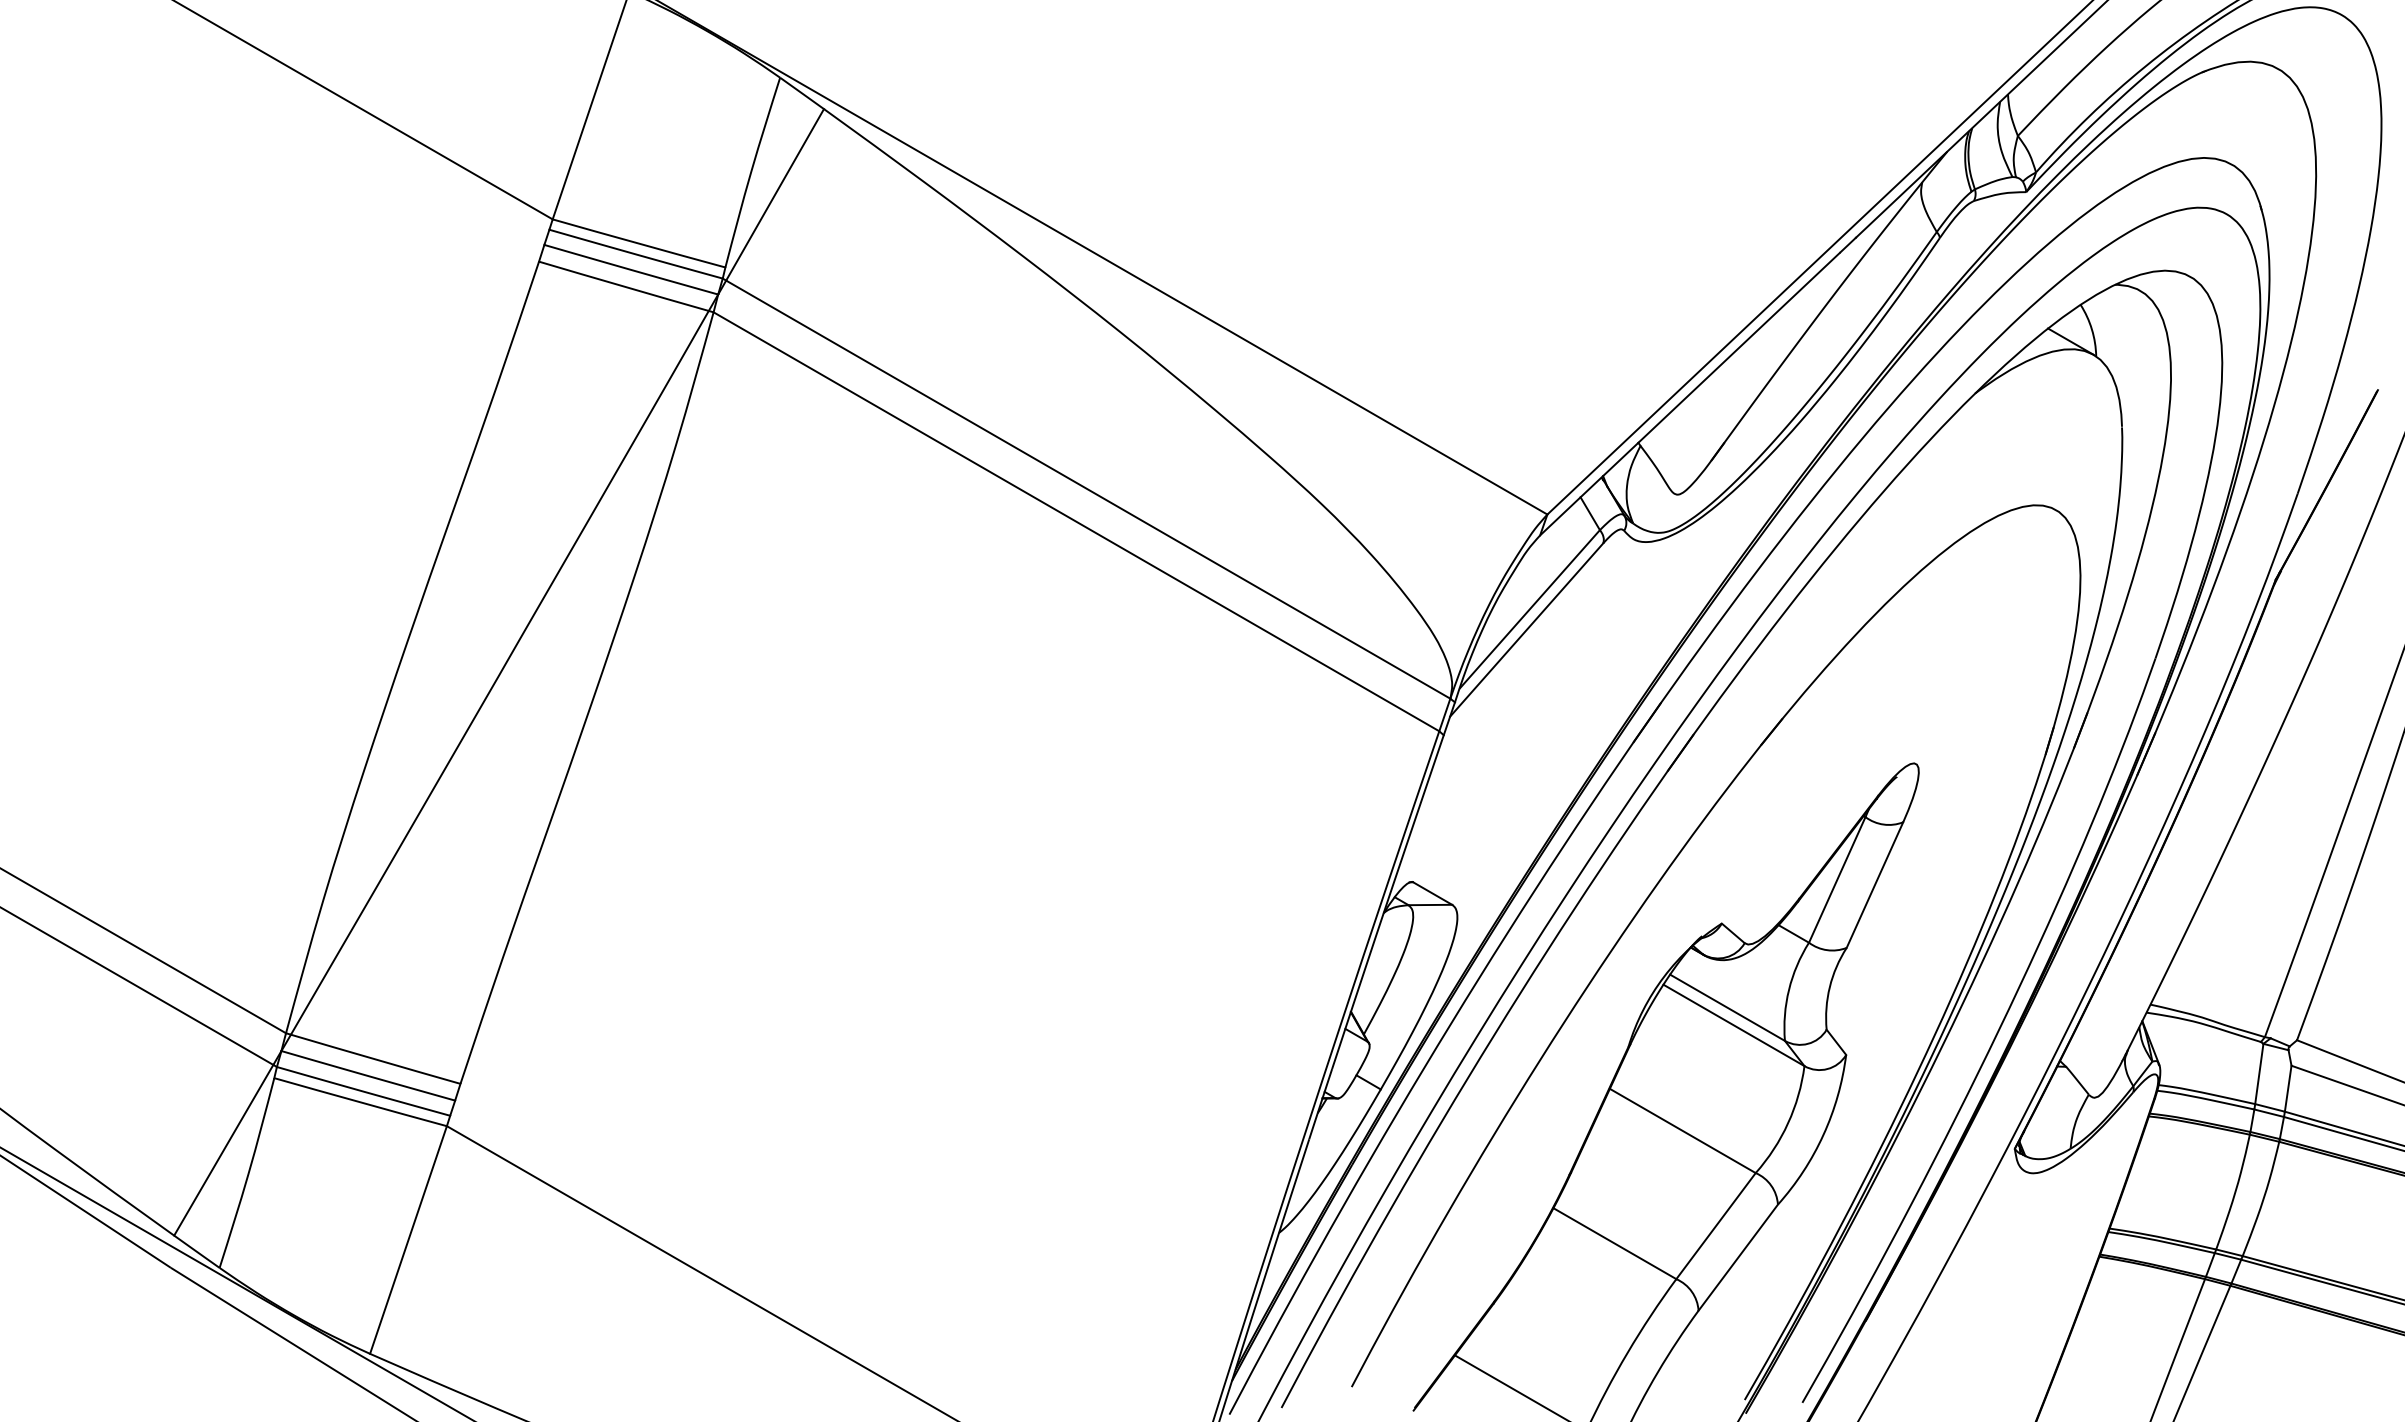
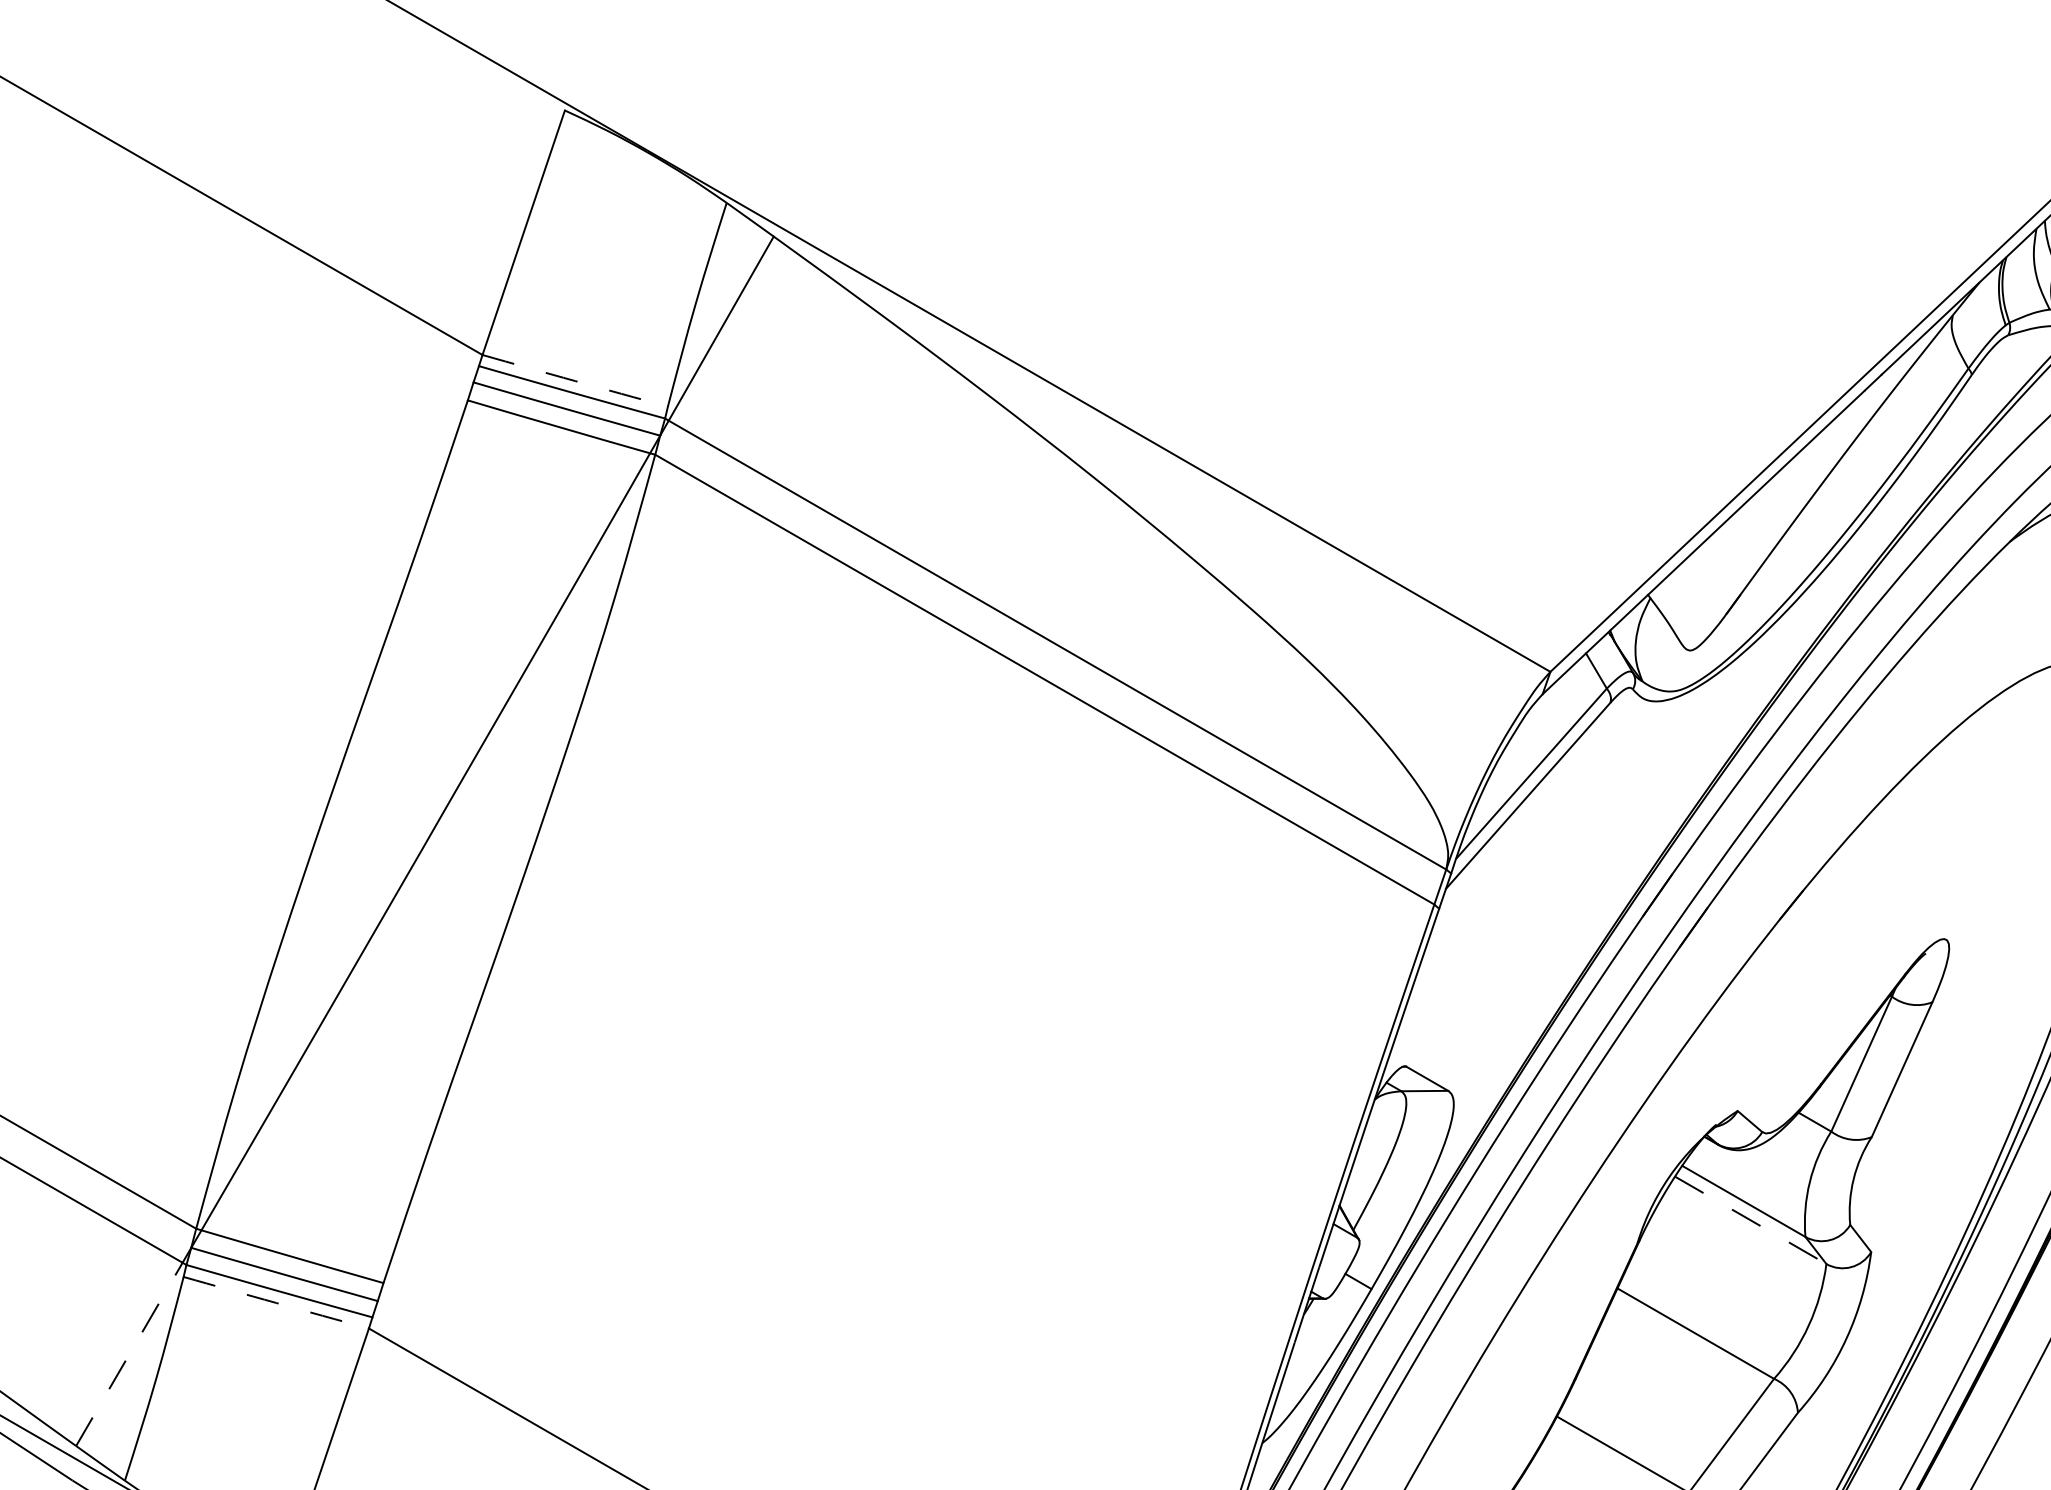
arc: (639, 243) -> (575, 380), solid -> dashed
line: (1734, 1025) -> (1751, 1220), solid -> dashed
arc: (360, 1102) -> (276, 1303), solid -> dashed
line: (223, 1150) -> (129, 1354), solid -> dashed

